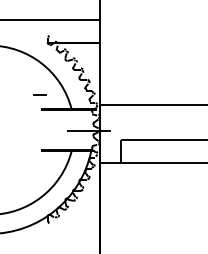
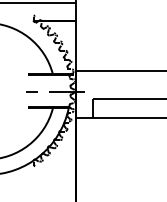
line: (39, 94) -> (31, 91), moved

